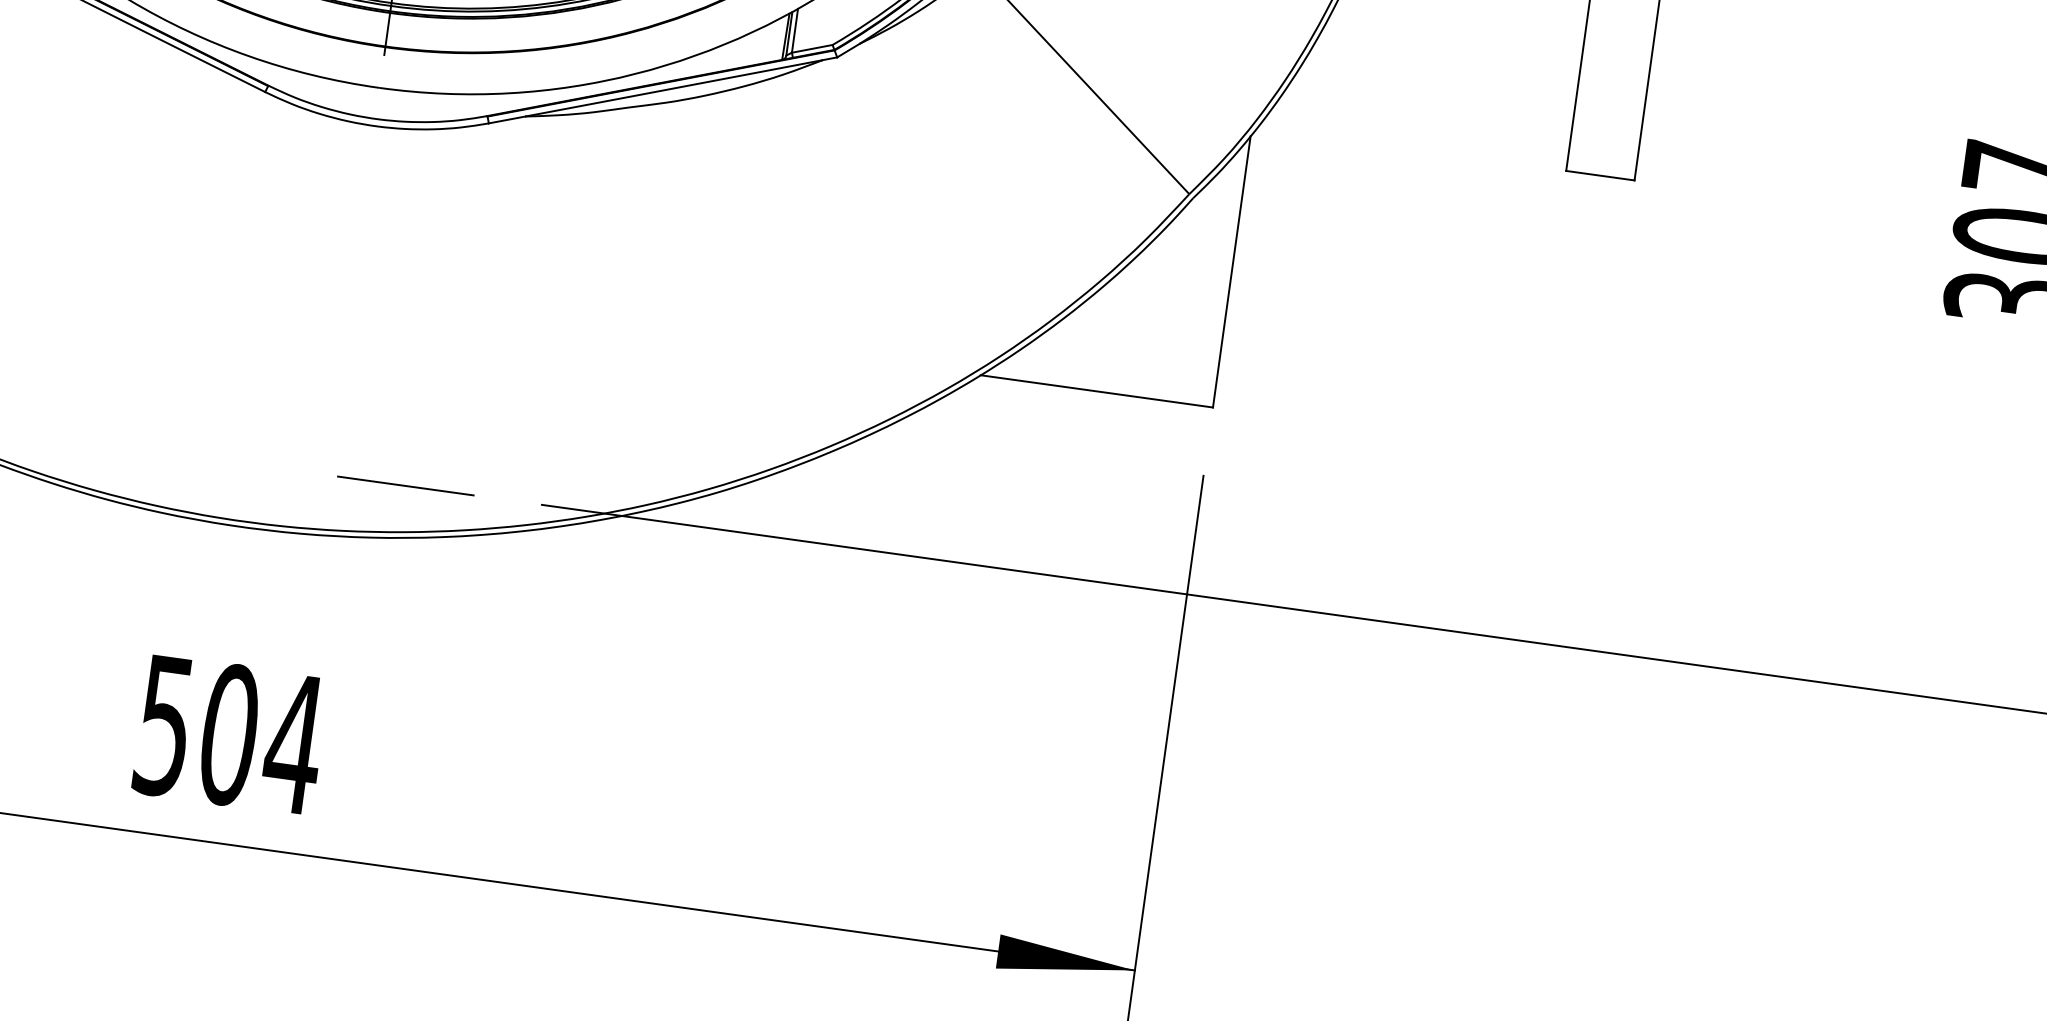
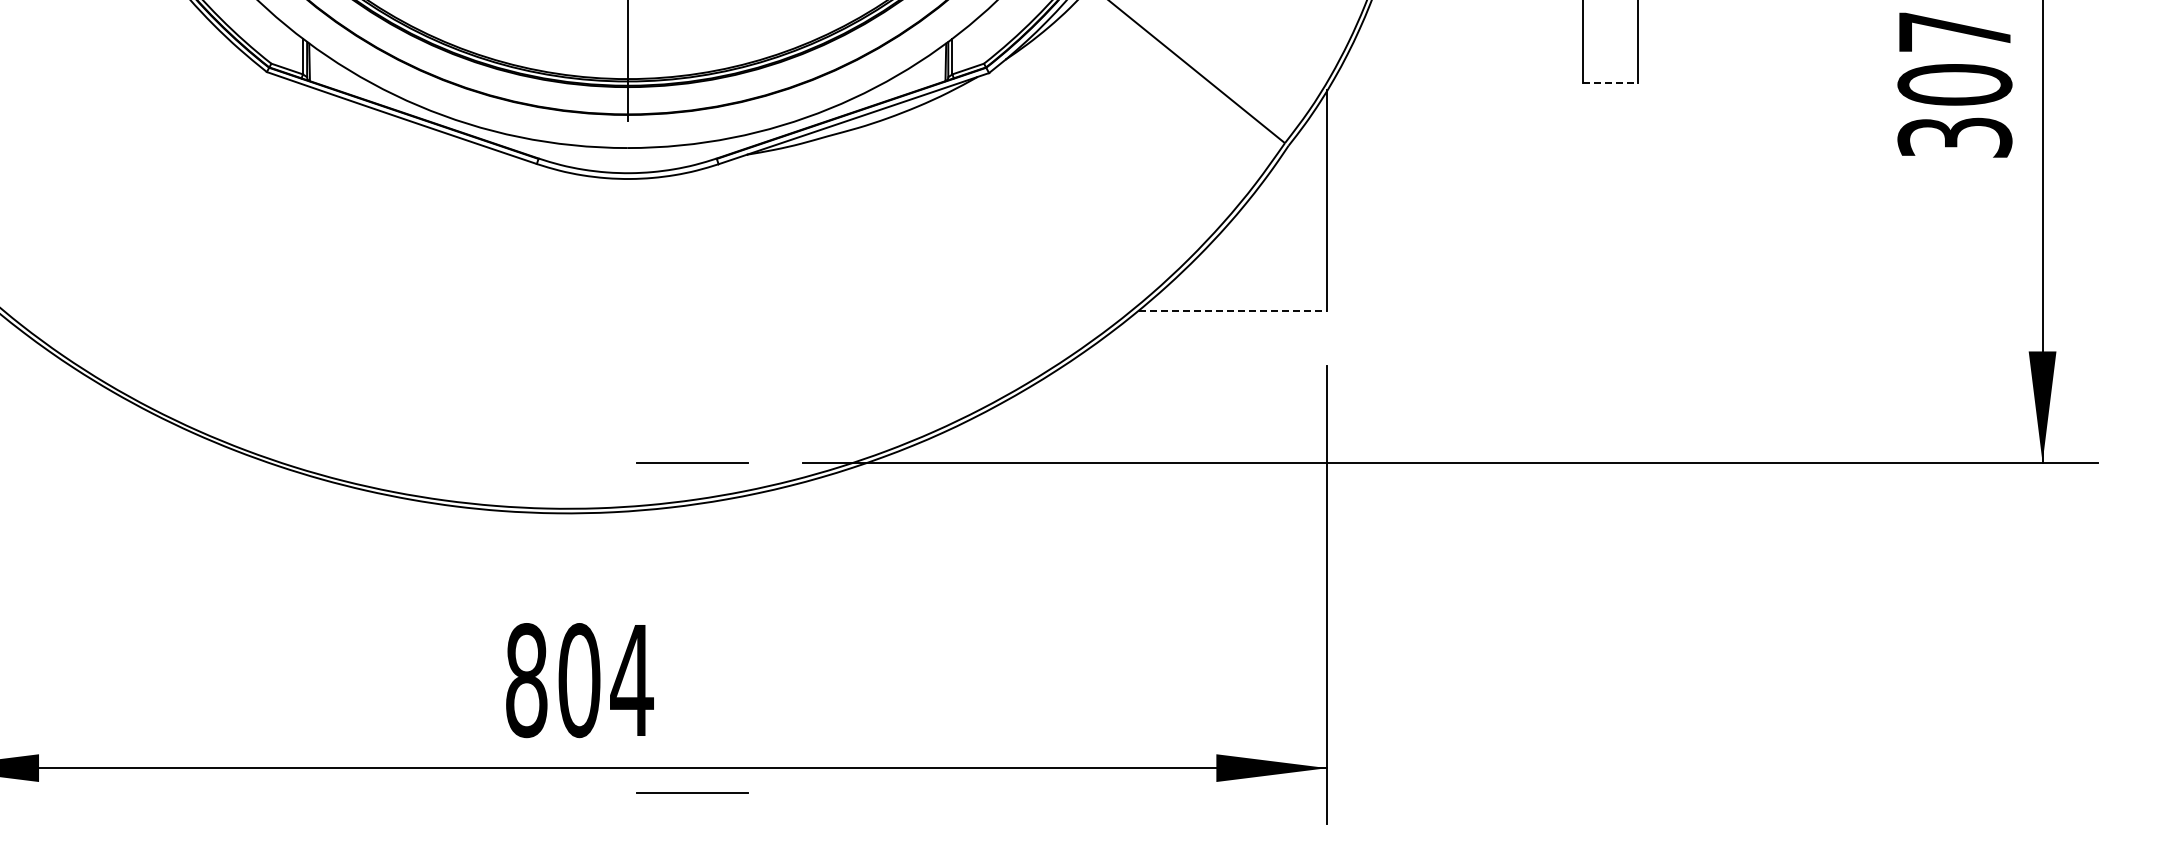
line: (1600, 175) -> (1610, 82), solid -> dashed
line: (1097, 391) -> (1233, 310), solid -> dashed
text: (164, 725) -> (526, 680), 504 -> 804
line: (349, 892) -> (692, 792), added

